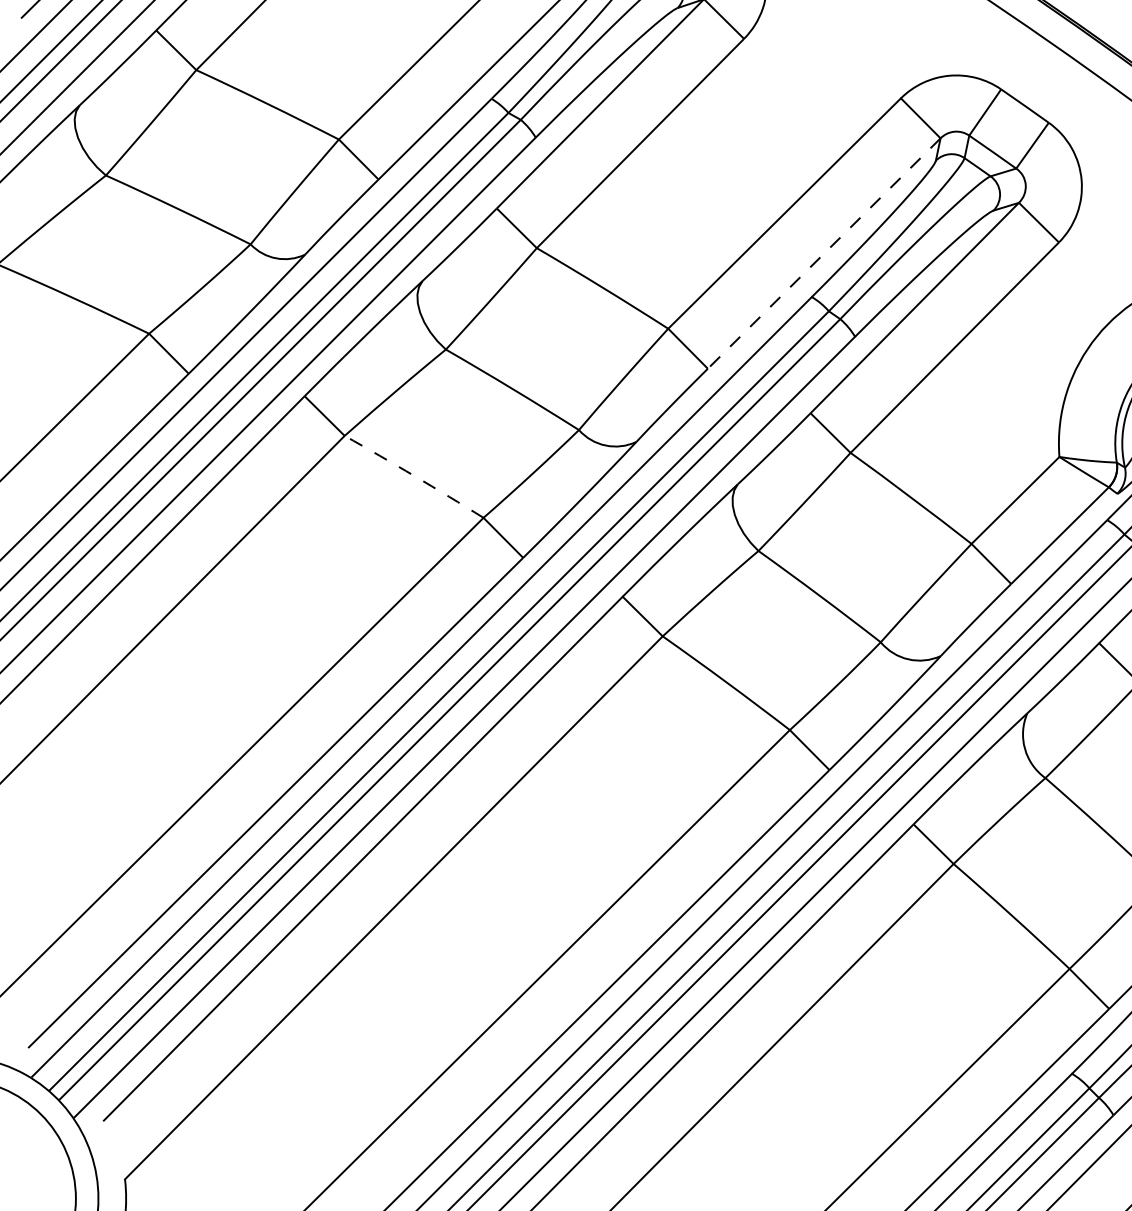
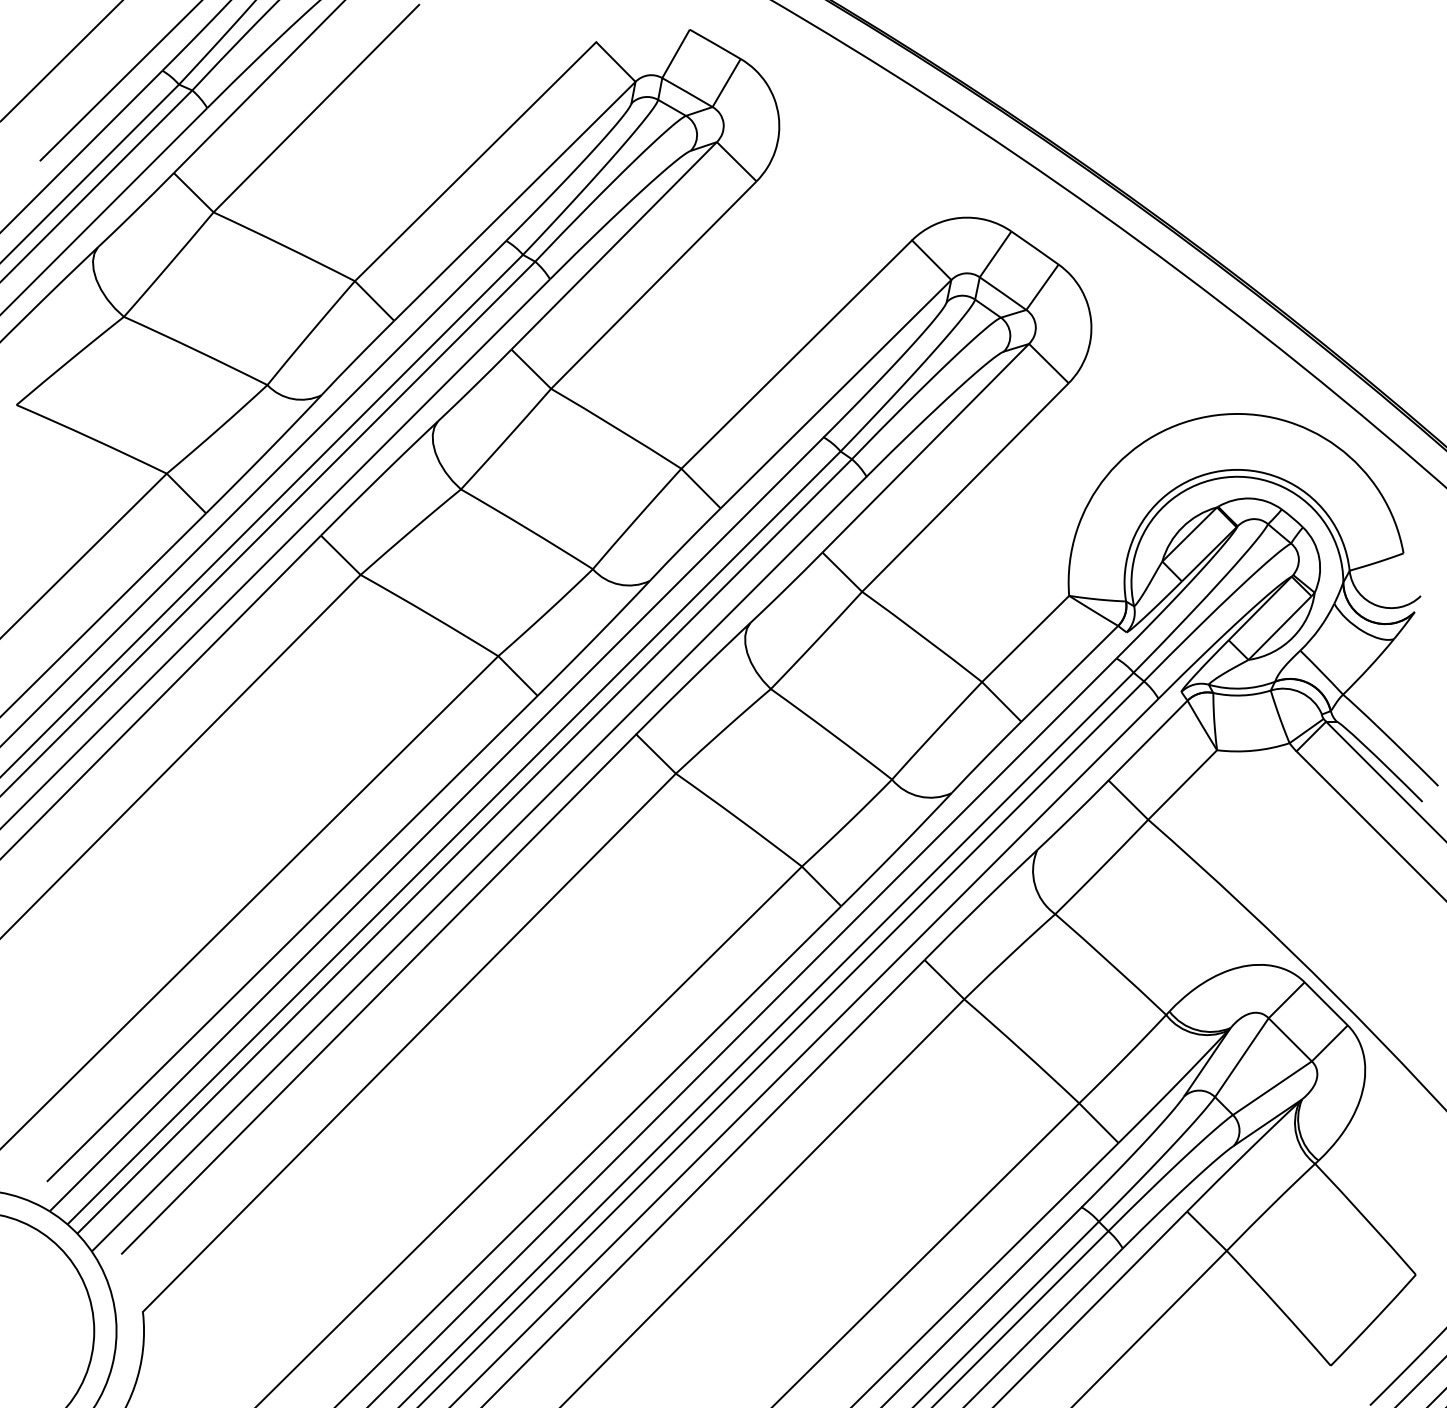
line: (824, 252) -> (836, 393), dashed -> solid
arc: (414, 475) -> (429, 614), dashed -> solid

